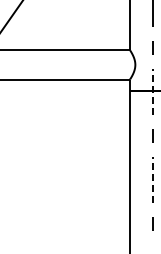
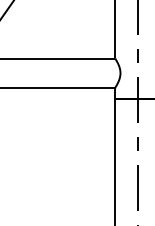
line: (152, 91) -> (137, 99), dashed -> solid
line: (152, 179) -> (137, 187), dashed -> solid

